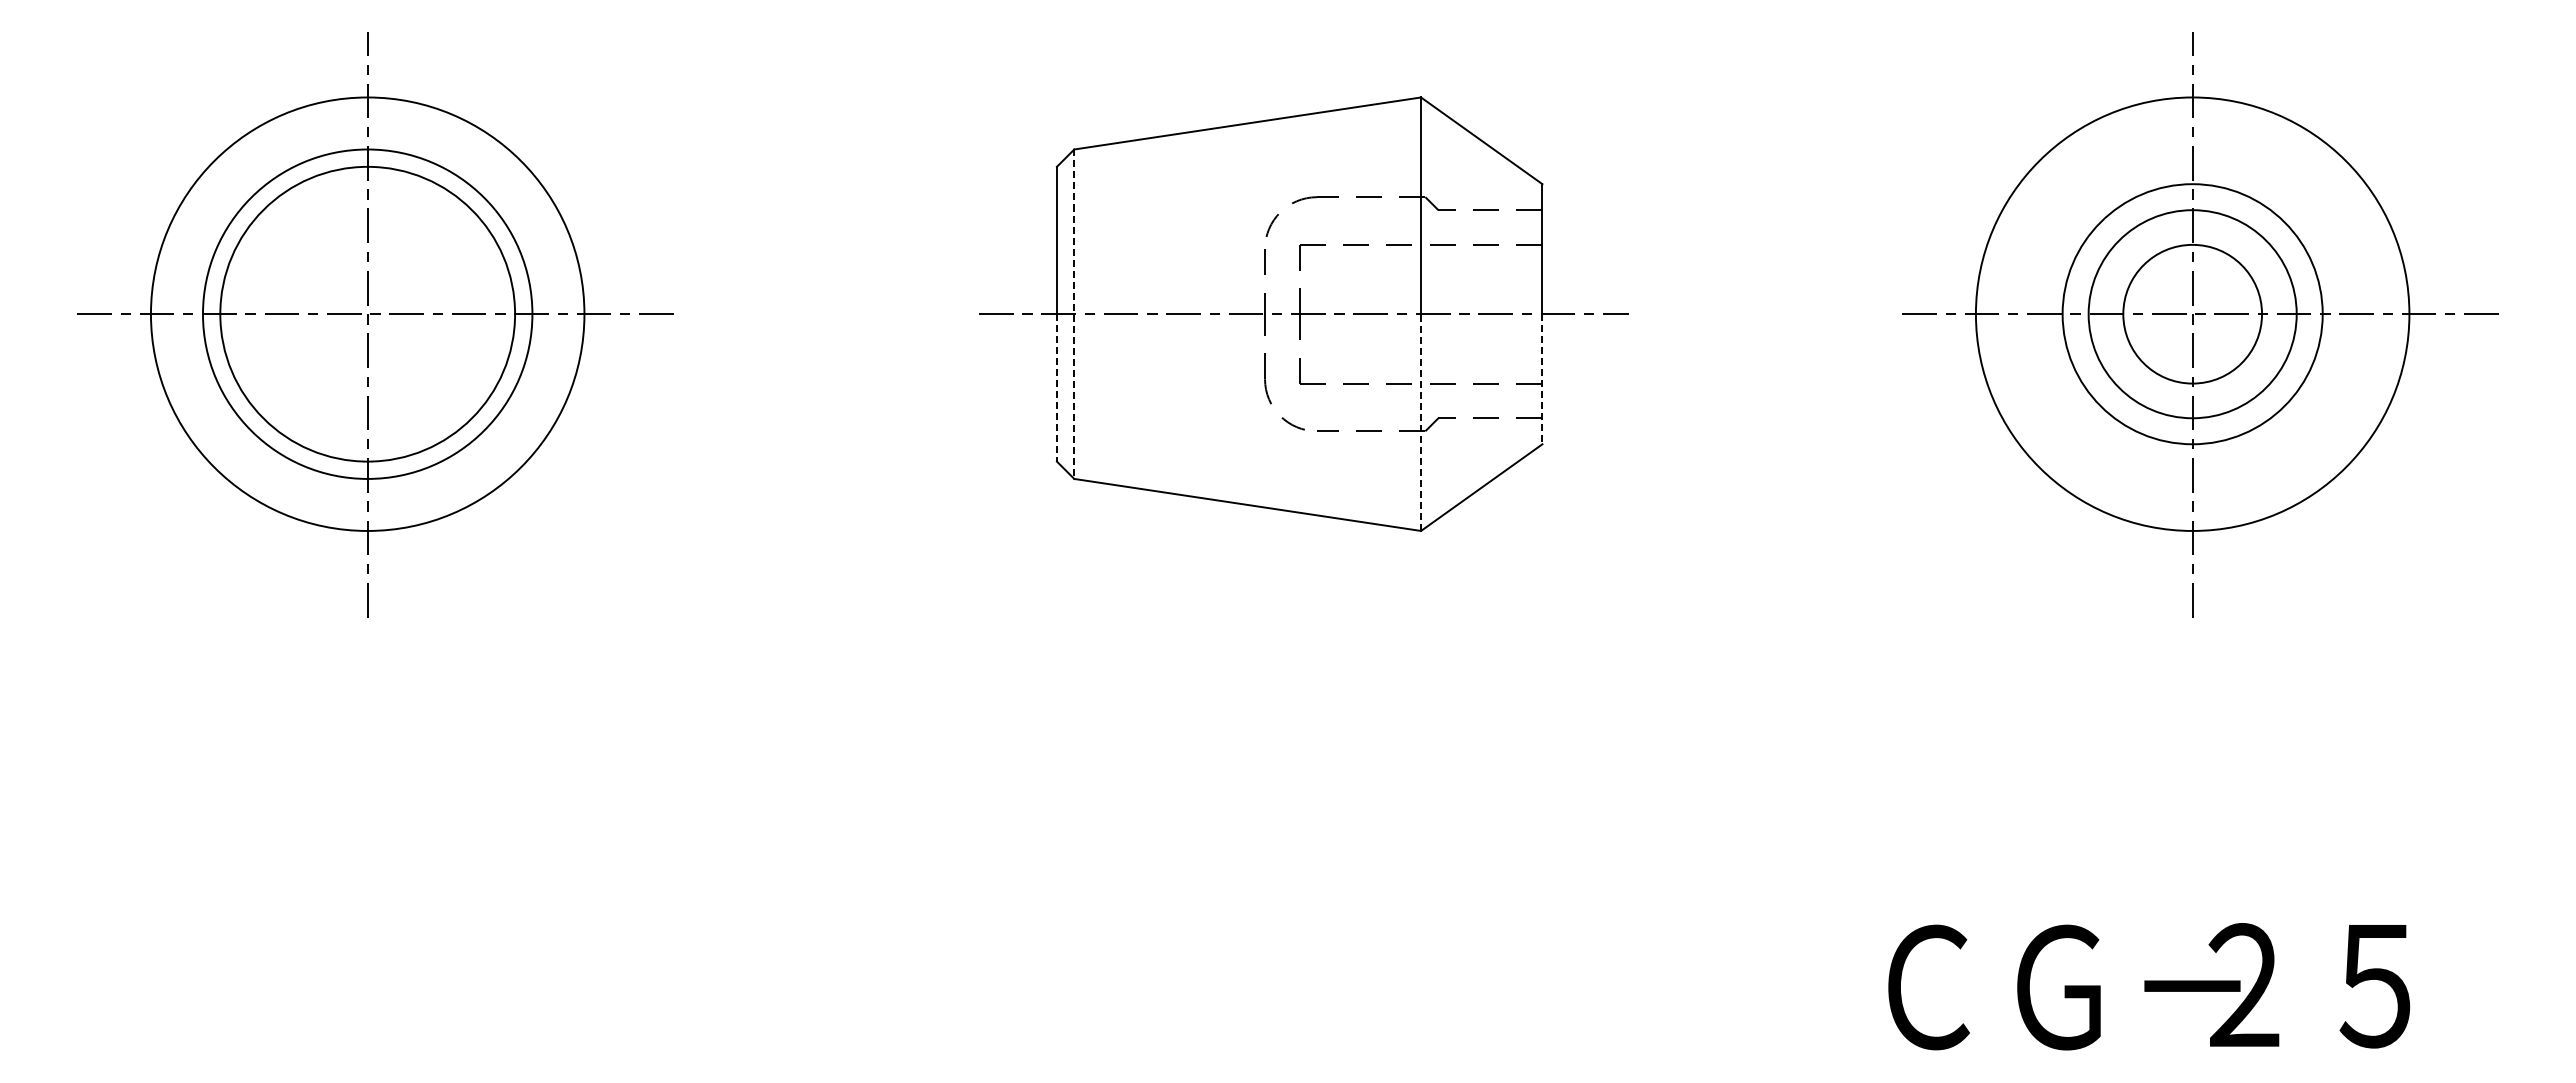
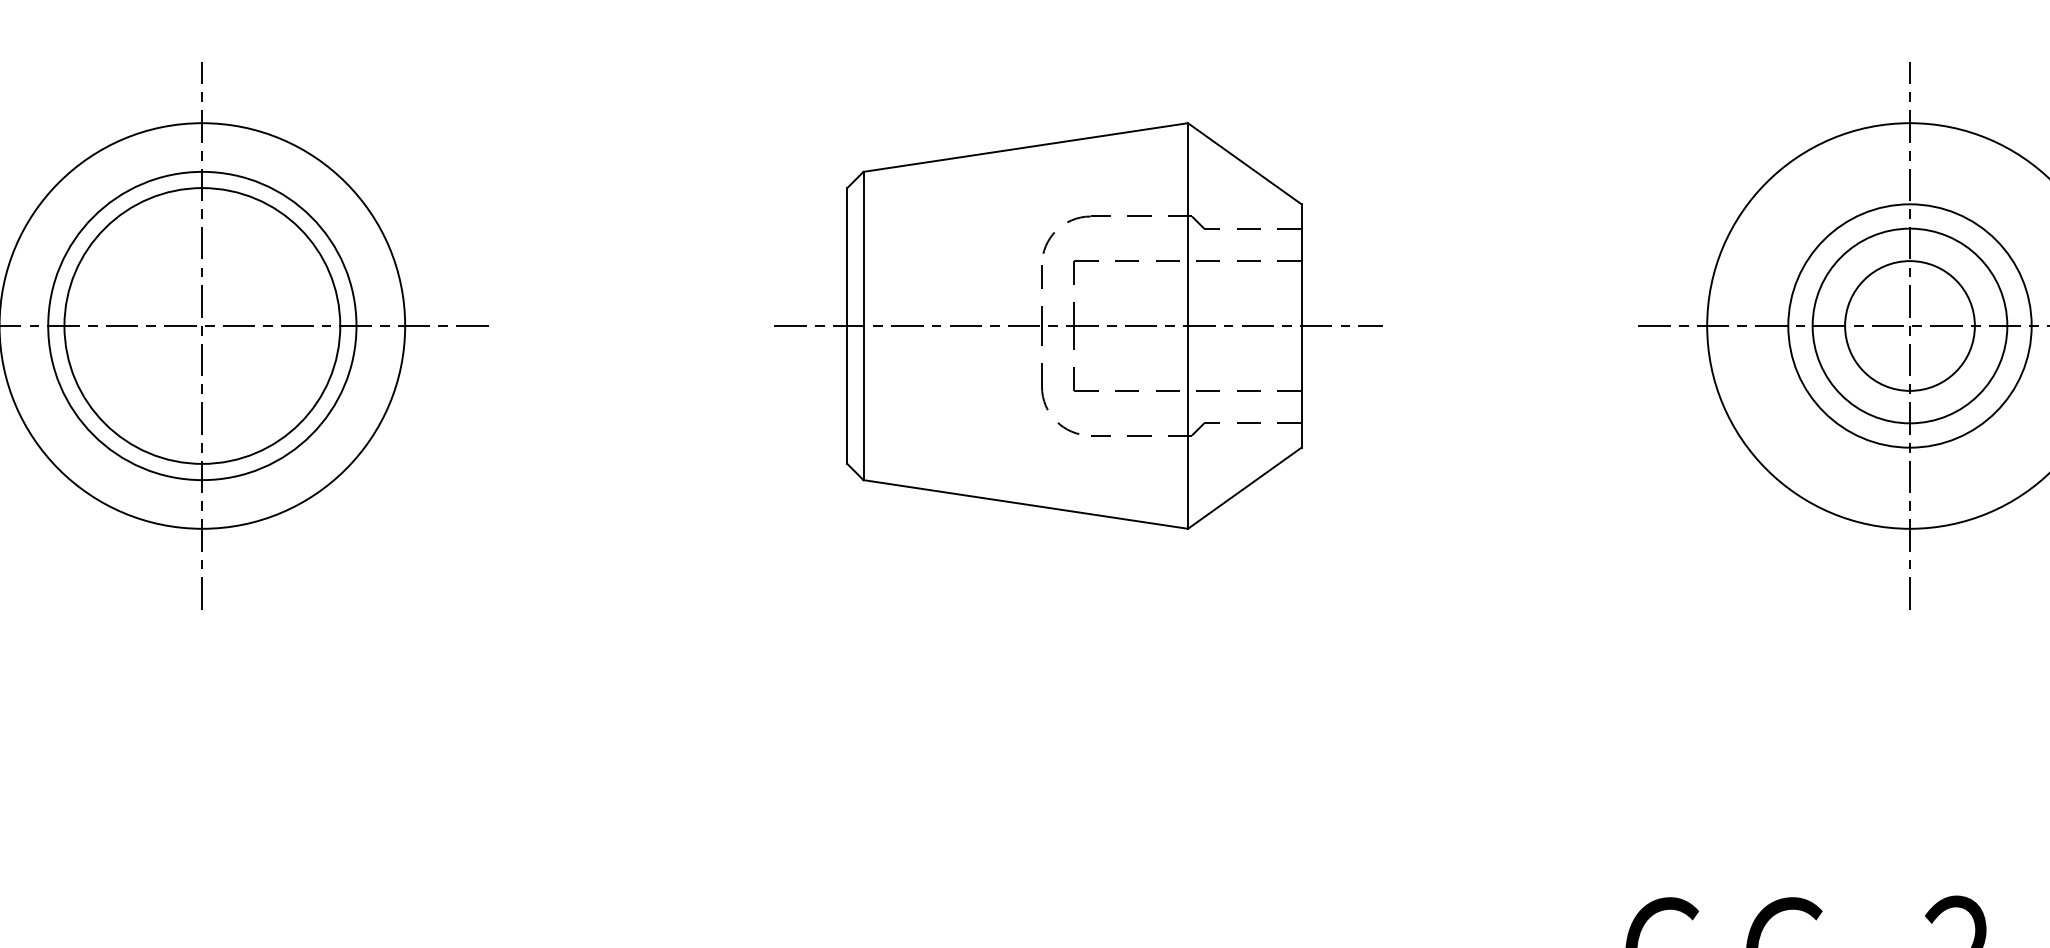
line: (1074, 314) -> (863, 326), dashed -> solid
line: (1542, 379) -> (1301, 387), dashed -> solid
line: (1056, 387) -> (846, 394), dashed -> solid
line: (1421, 422) -> (1188, 427), dashed -> solid

